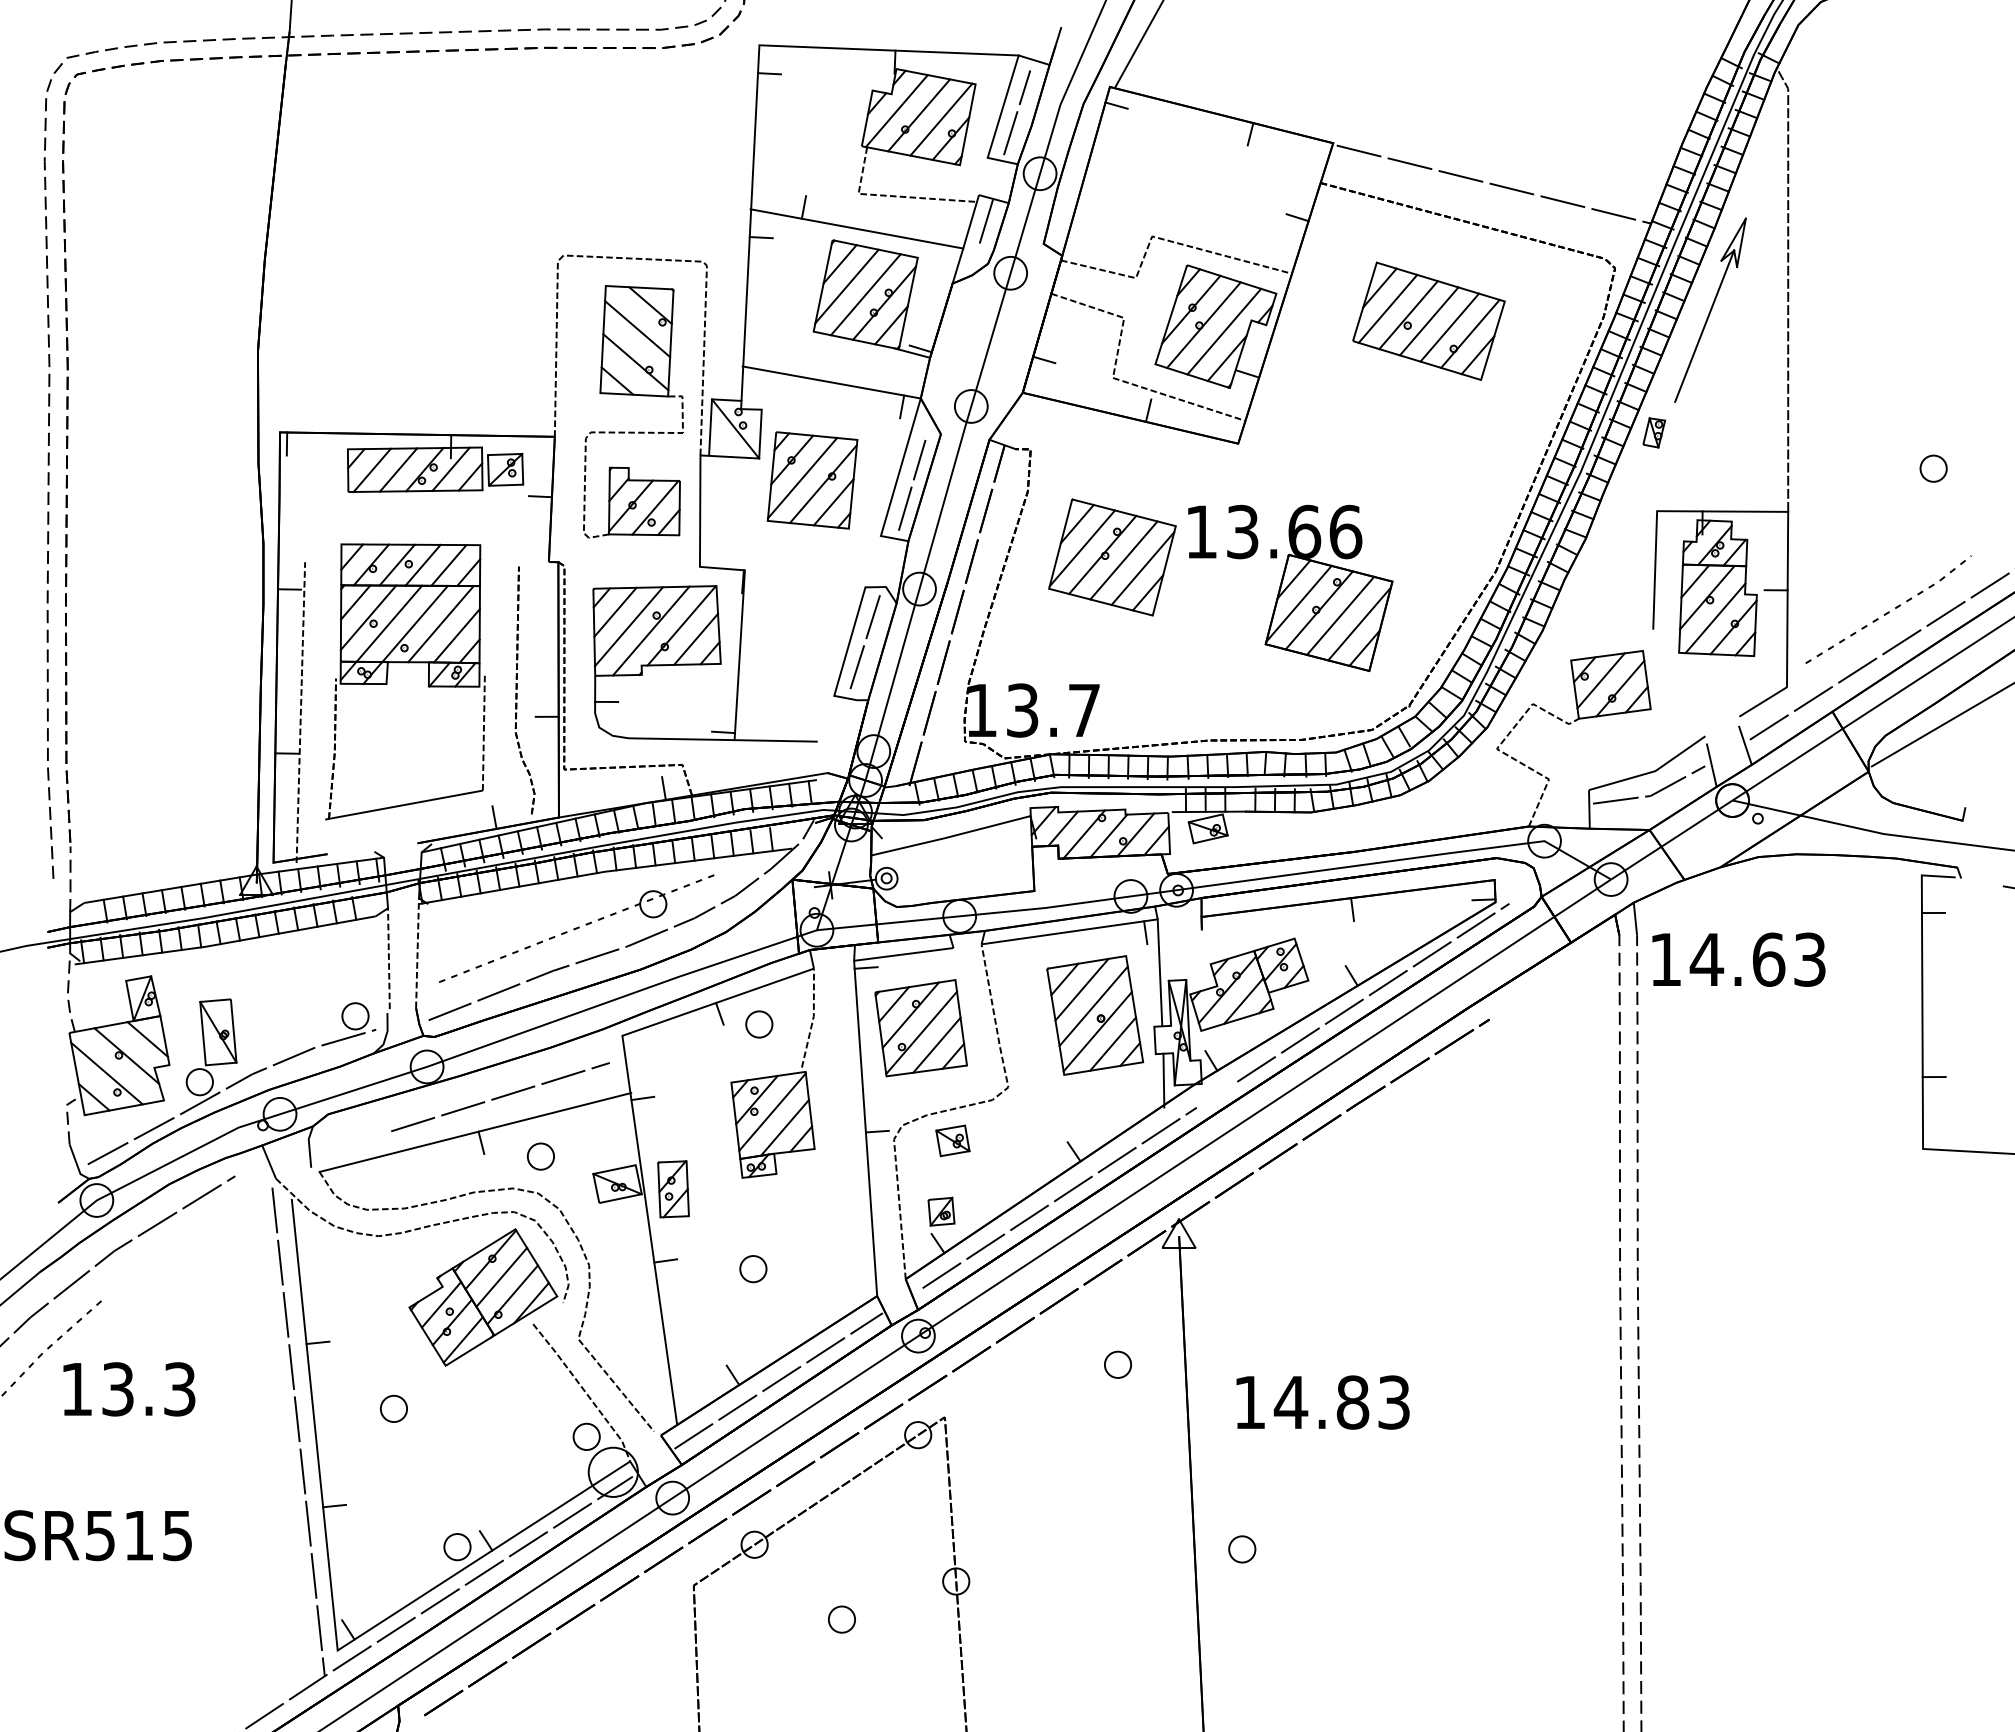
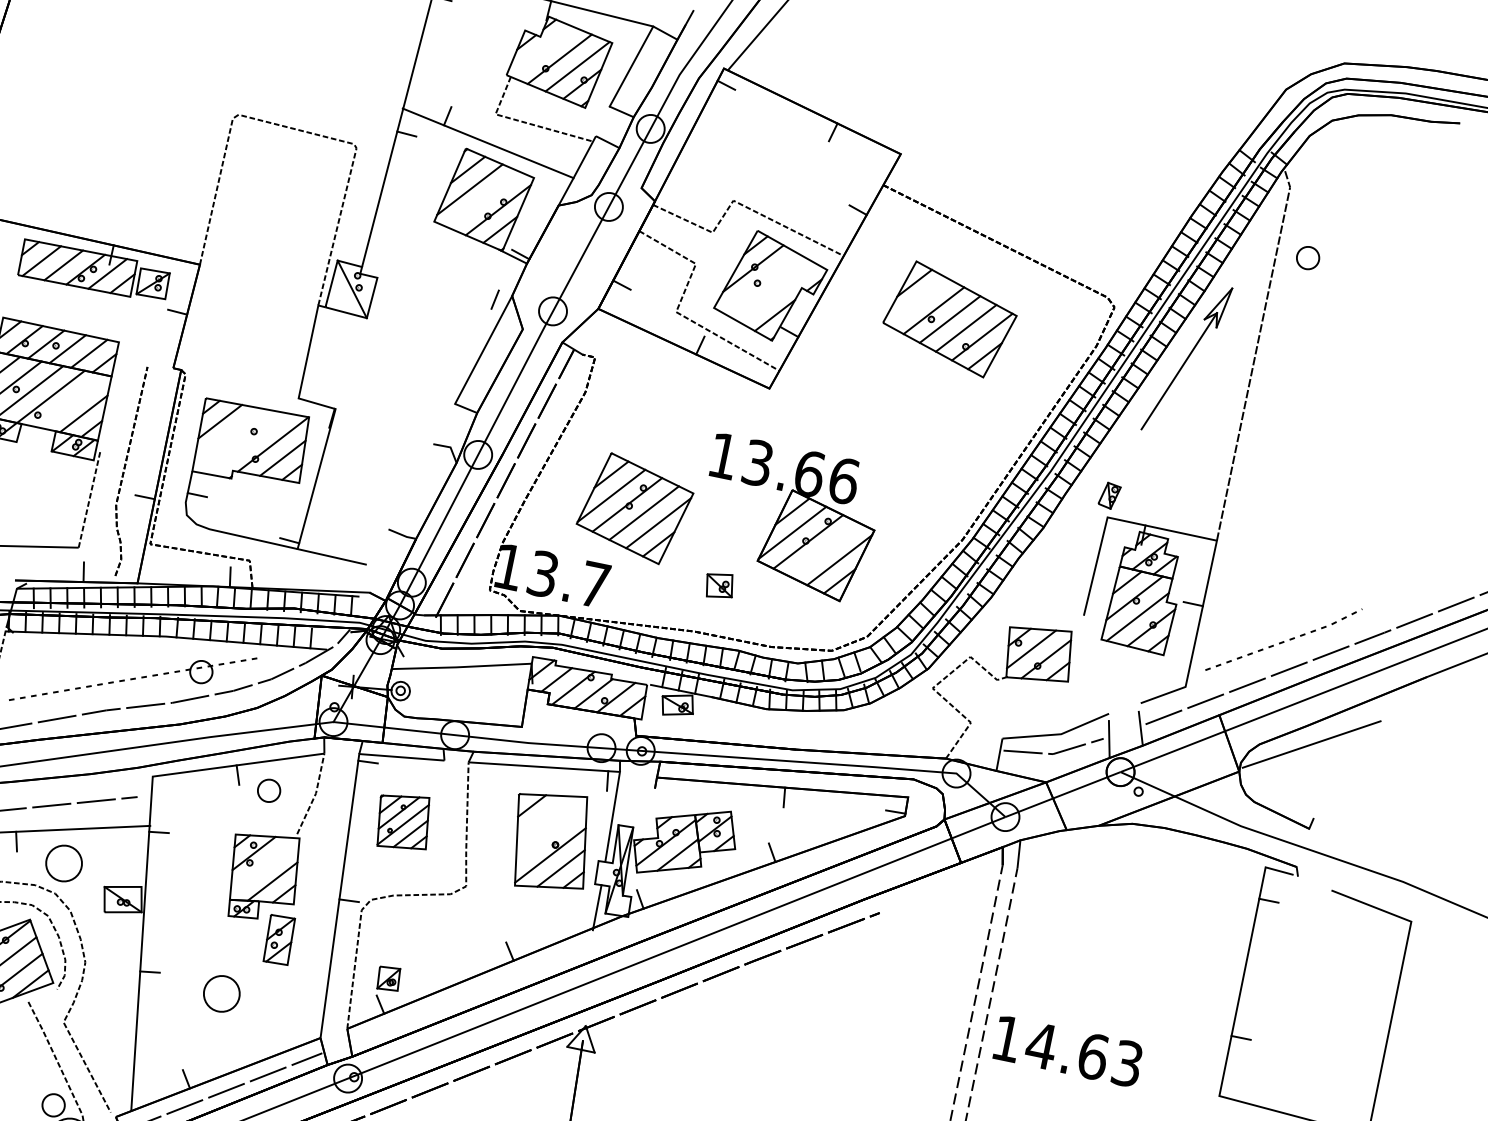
line: (896, 111) -> (541, 52), removed
line: (1016, 112) -> (641, 73), removed
line: (1493, 184) -> (1027, 216), removed
line: (986, 220) -> (597, 158), removed
line: (865, 294) -> (484, 199), removed
line: (1387, 308) -> (917, 301), removed
line: (1203, 324) -> (761, 283), removed
line: (1224, 331) -> (777, 292), removed
line: (831, 382) -> (440, 267), removed
part: (633, 395) -> (272, 243), removed
part: (1654, 432) -> (1109, 495), moved
part: (1933, 468) -> (1307, 257), moved
part: (812, 480) -> (407, 345), removed
line: (911, 485) -> (489, 367), removed
part: (1112, 557) -> (635, 508), moved
line: (1340, 615) -> (825, 549), removed
line: (440, 624) -> (72, 401), removed
line: (629, 626) -> (229, 436), removed
line: (651, 630) -> (247, 443), removed
line: (849, 641) -> (410, 486), removed
line: (865, 642) -> (423, 490), removed
text: (1738, 959) -> (1067, 1051), moved
line: (1081, 989) -> (544, 817), removed
line: (1373, 992) -> (787, 870), removed
line: (1093, 1005) -> (551, 832), removed
part: (920, 1028) -> (403, 822), size x0.7
line: (772, 1111) -> (265, 865), removed
part: (952, 1140) -> (719, 585), moved
part: (540, 1156) -> (63, 863), size x1.6
part: (673, 1189) -> (279, 940), moved
line: (1059, 1197) -> (489, 987), removed
part: (753, 1269) -> (221, 994), size x1.6

